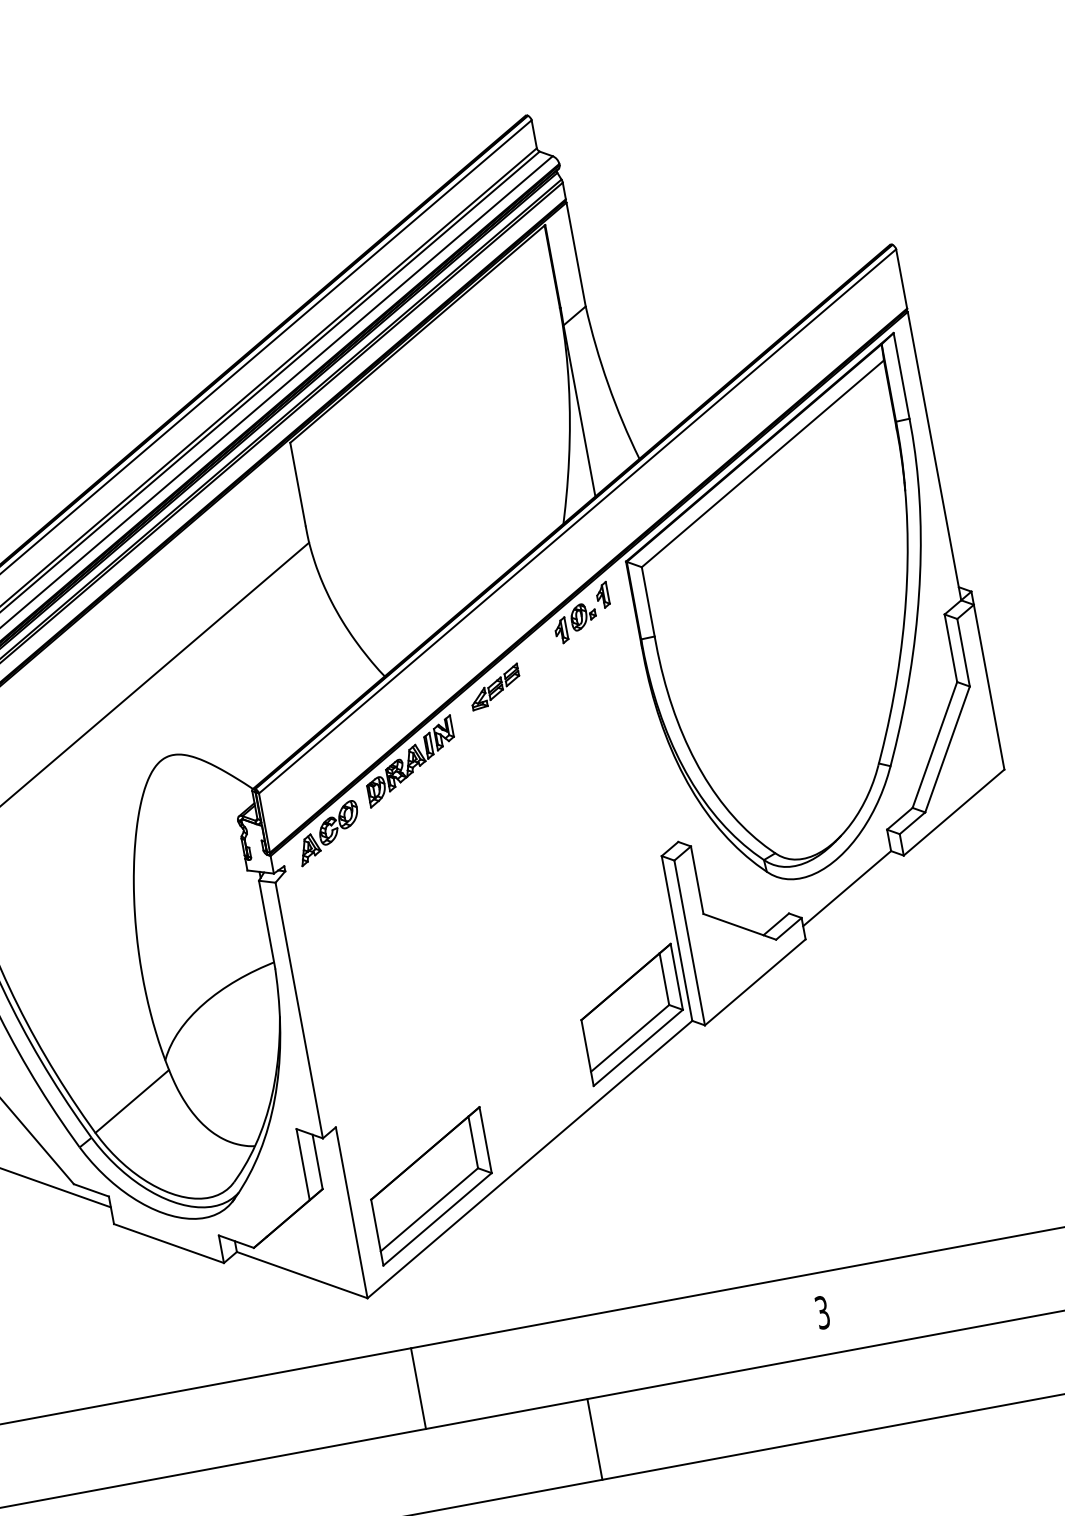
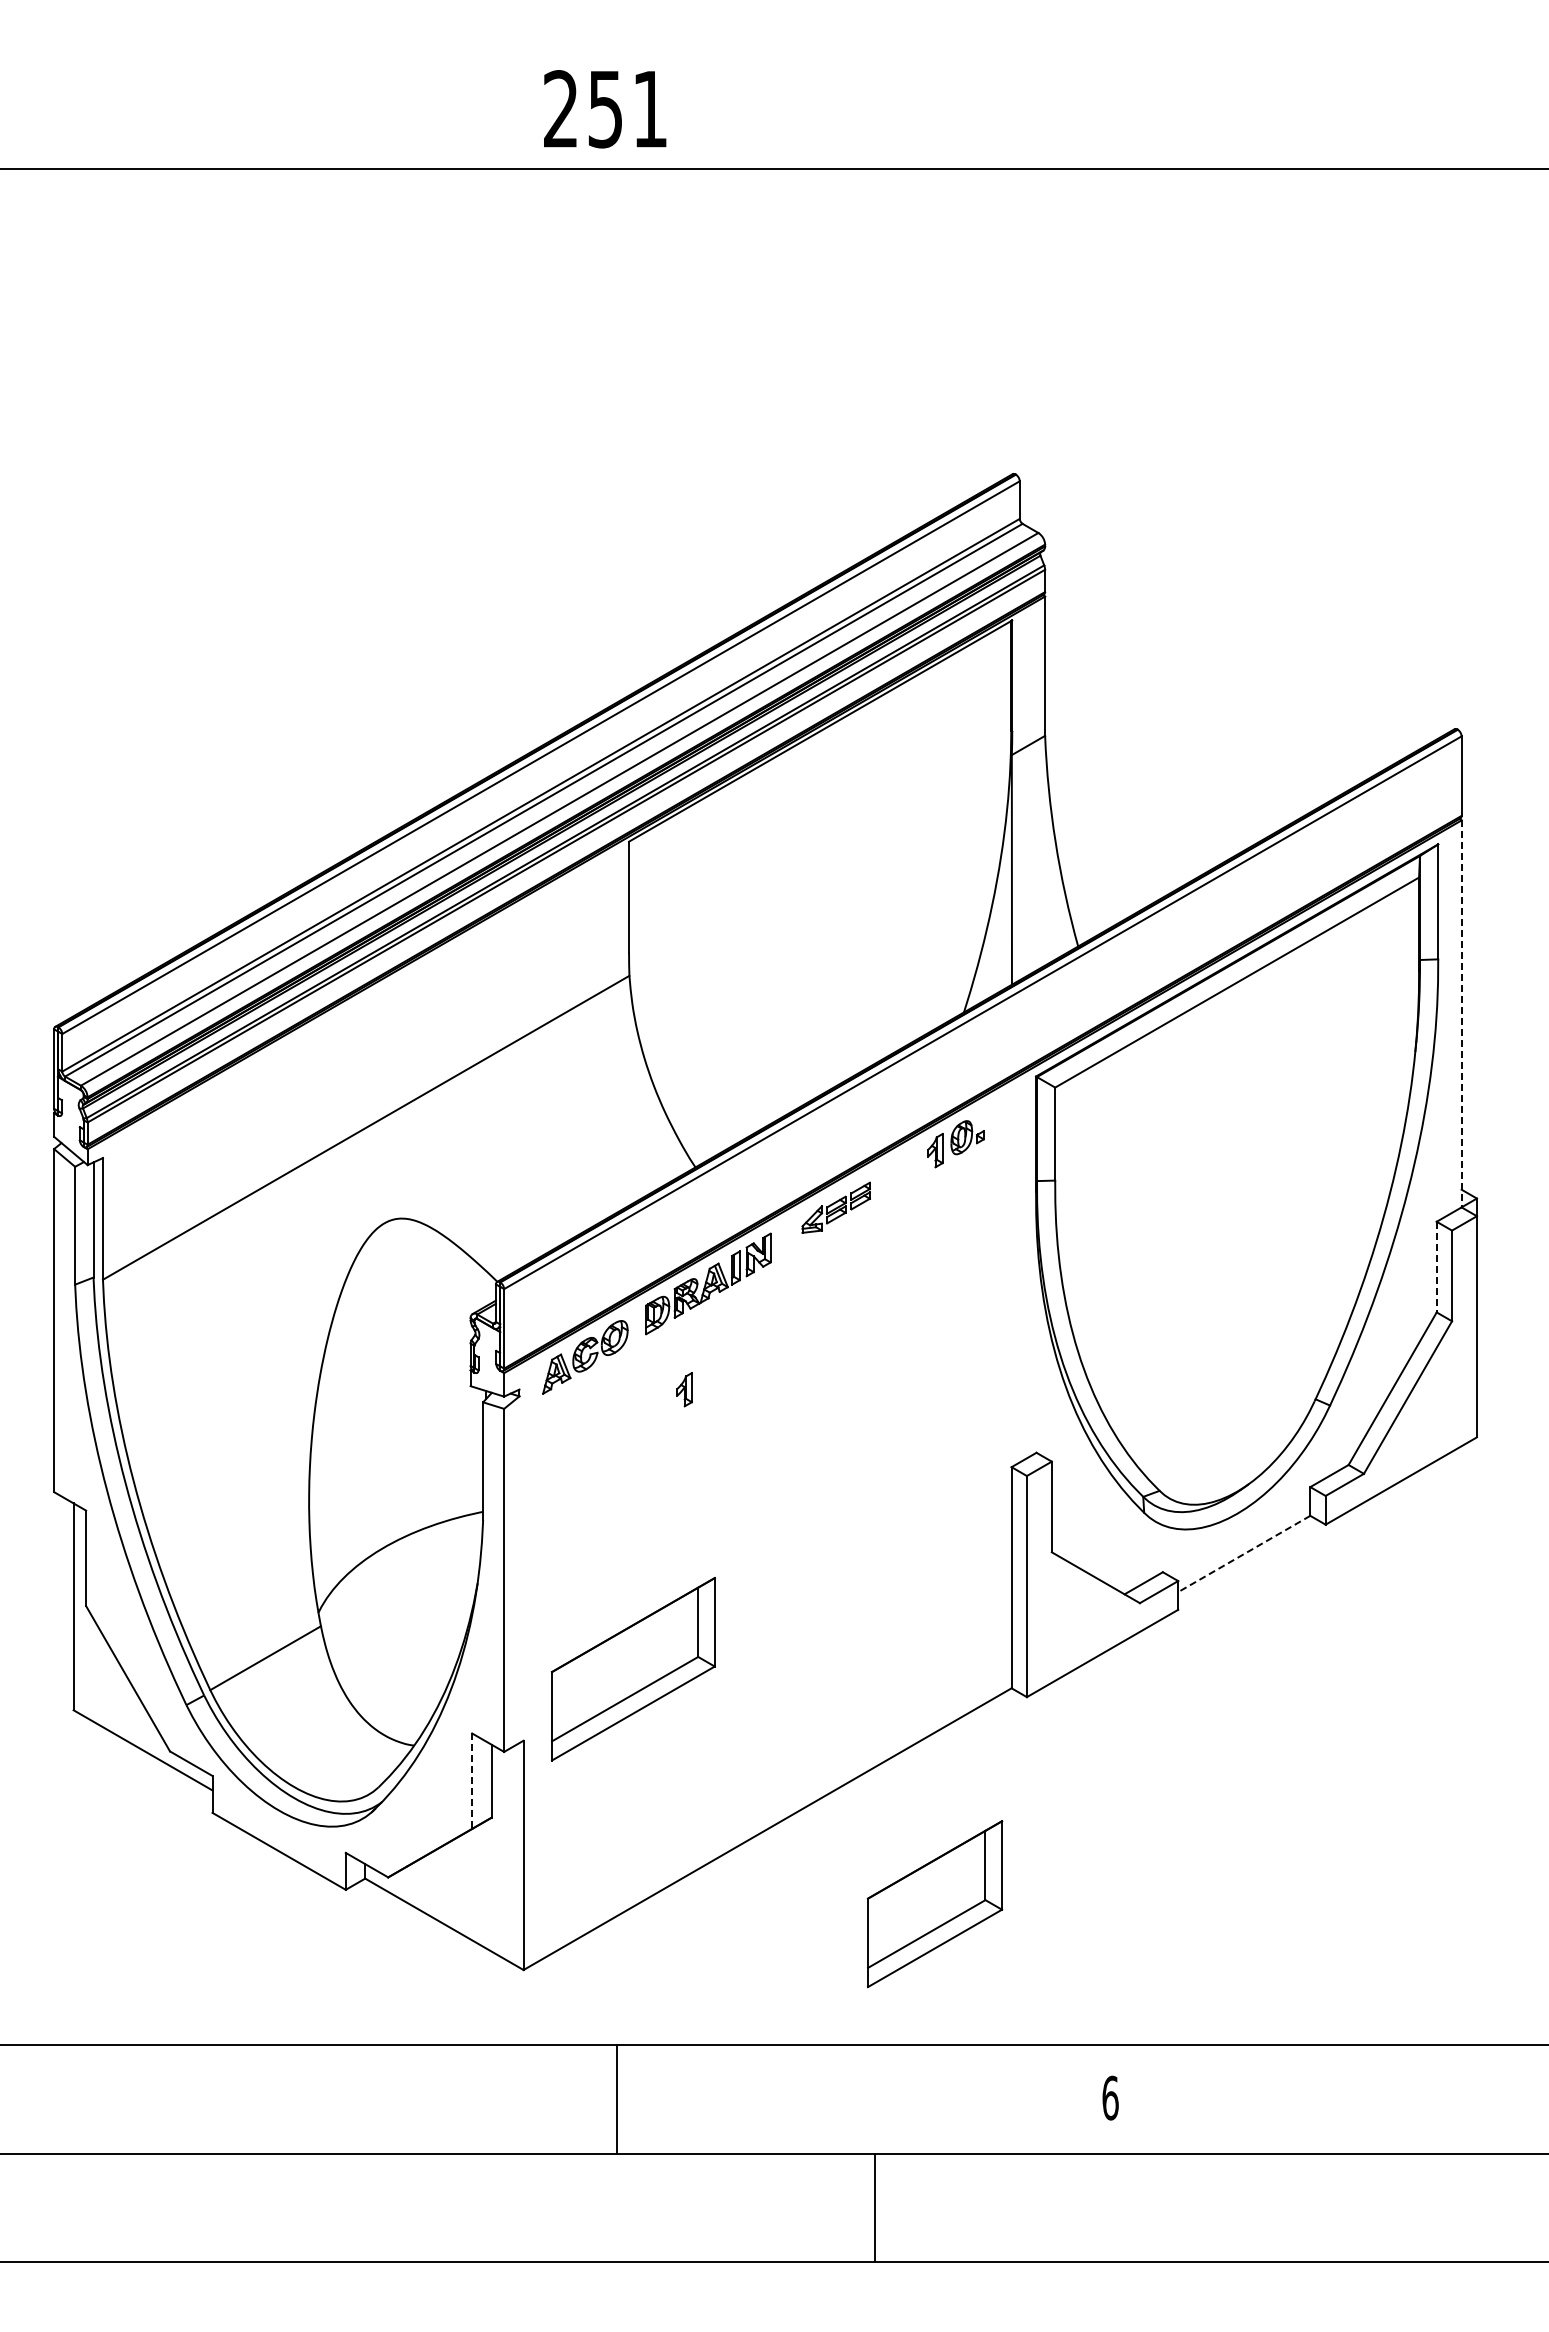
line: (934, 456) -> (1461, 1014), solid -> dashed
part: (602, 595) -> (684, 1389), moved
line: (950, 648) -> (1436, 1267), solid -> dashed
line: (846, 889) -> (1243, 1554), solid -> dashed
part: (631, 1015) -> (934, 1904), moved
line: (303, 1164) -> (472, 1781), solid -> dashed
part: (430, 1186) -> (632, 1669), moved
text: (822, 1312) -> (1110, 2097), 3 -> 6
line: (418, 1388) -> (616, 2099), moved
line: (594, 1439) -> (874, 2207), moved

